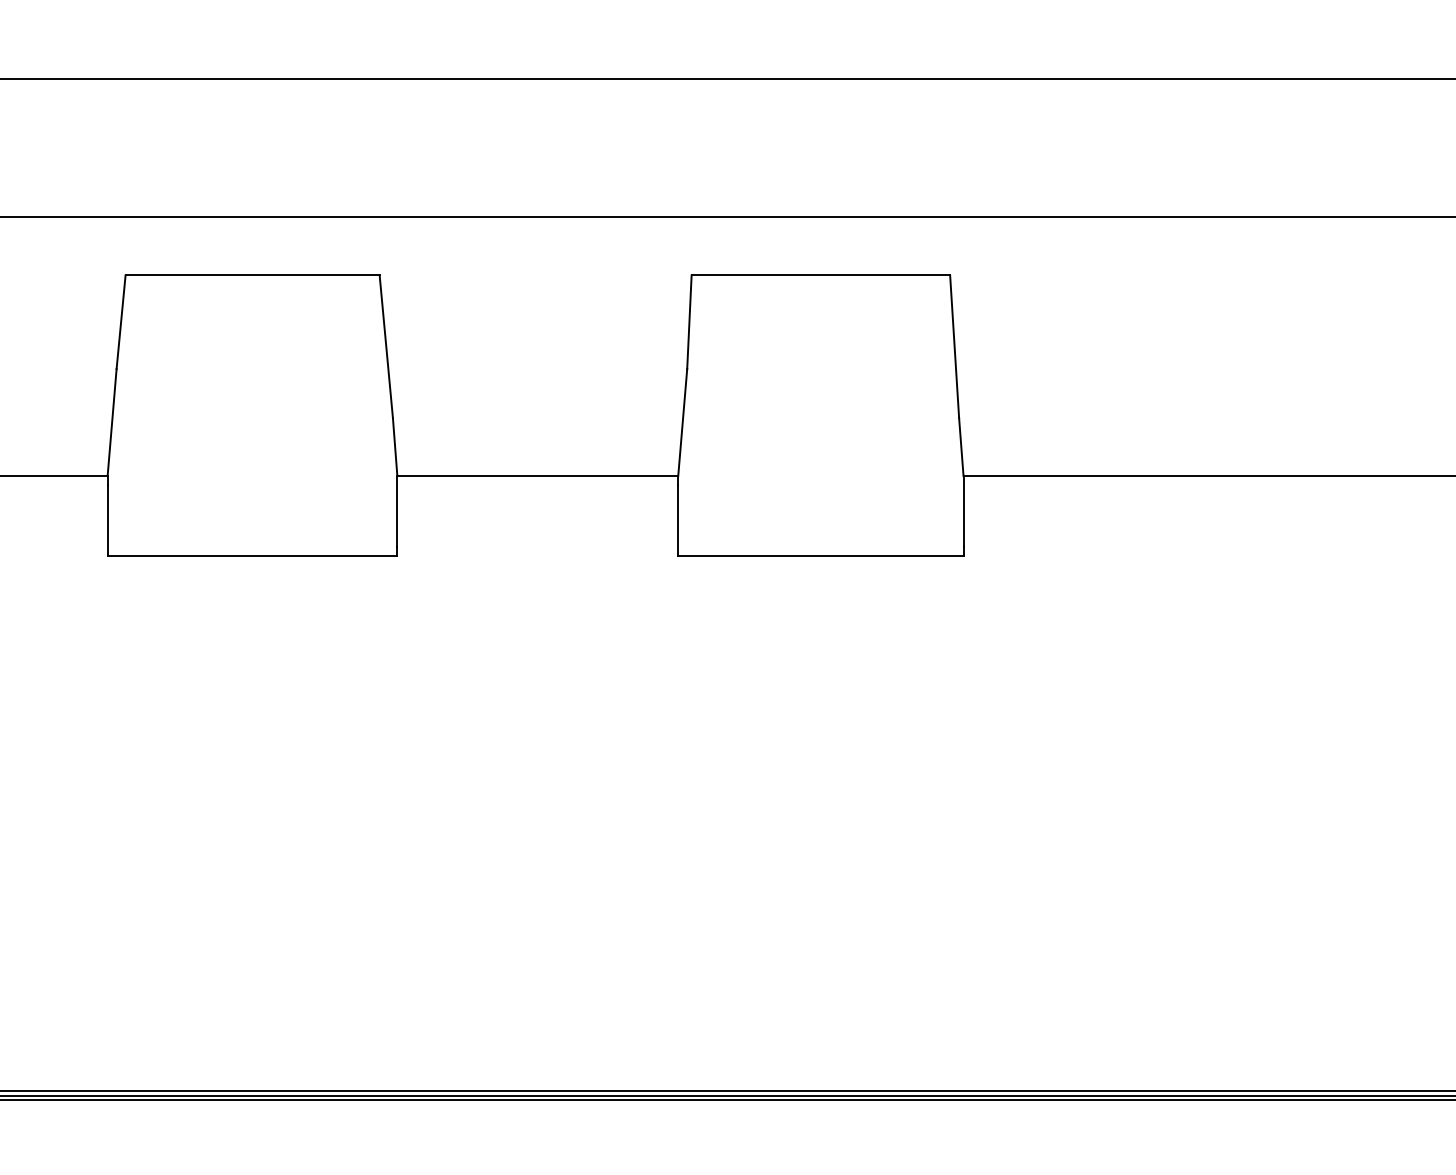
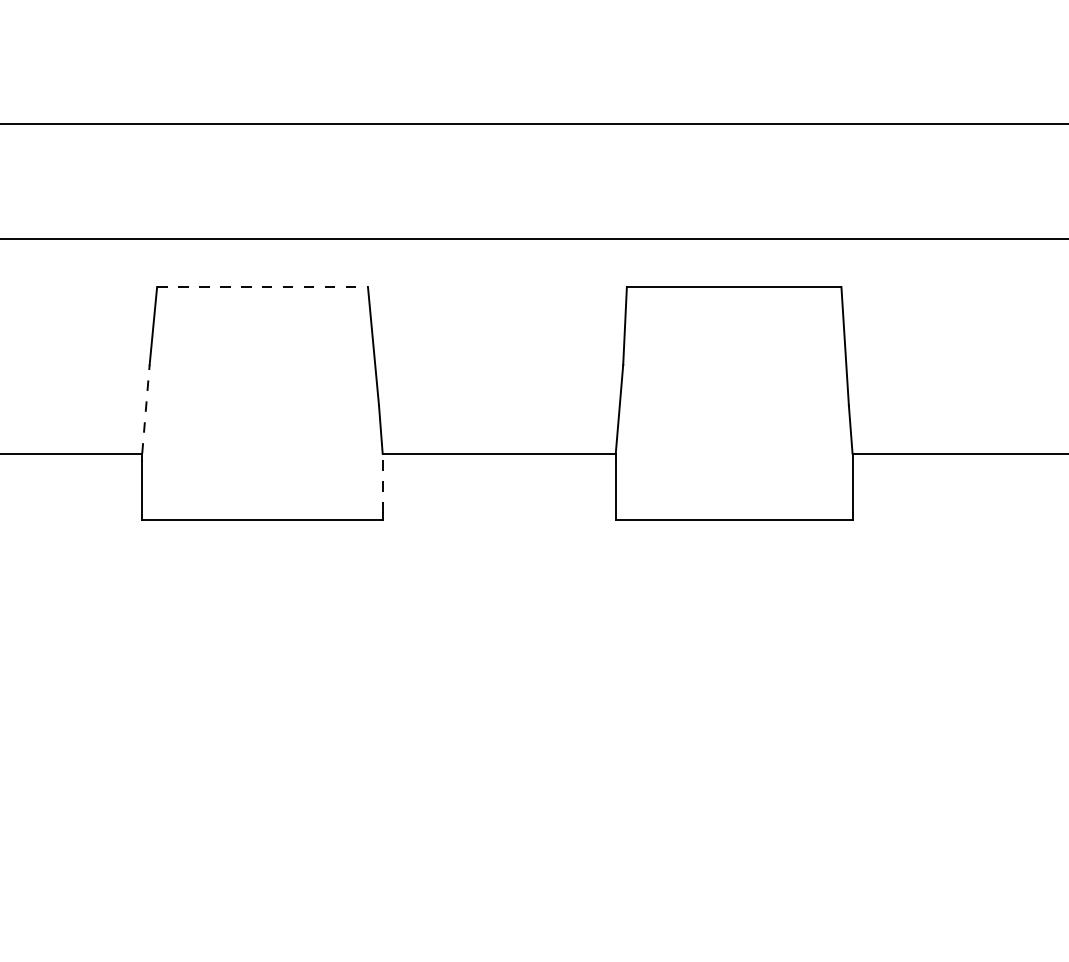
line: (253, 275) -> (263, 287), solid -> dashed
line: (112, 422) -> (146, 409), solid -> dashed
line: (397, 511) -> (382, 482), solid -> dashed

